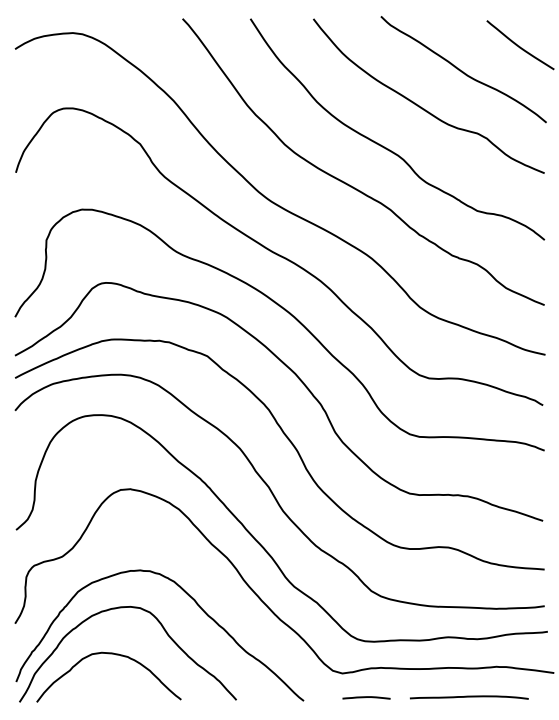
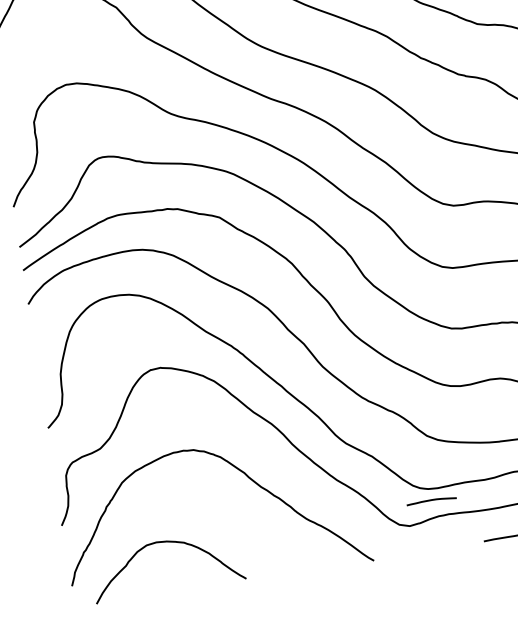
curve: (164, 631) -> (218, 510), removed
line: (366, 697) -> (431, 500), moved

